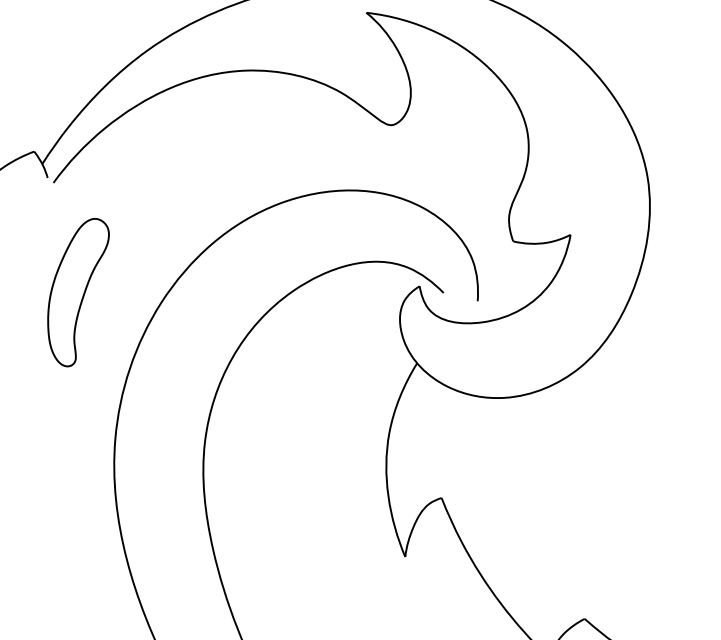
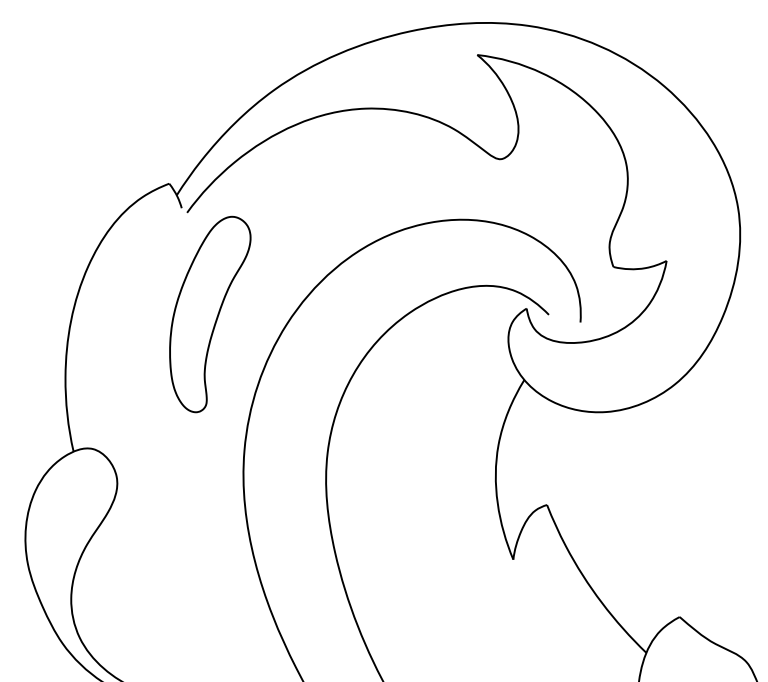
part: (78, 292) -> (210, 314), size x1.43

